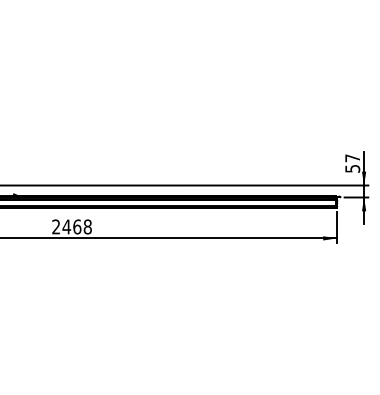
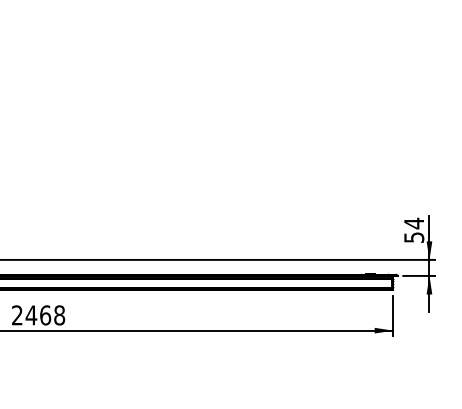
text: (352, 158) -> (413, 223), 57 -> 54

